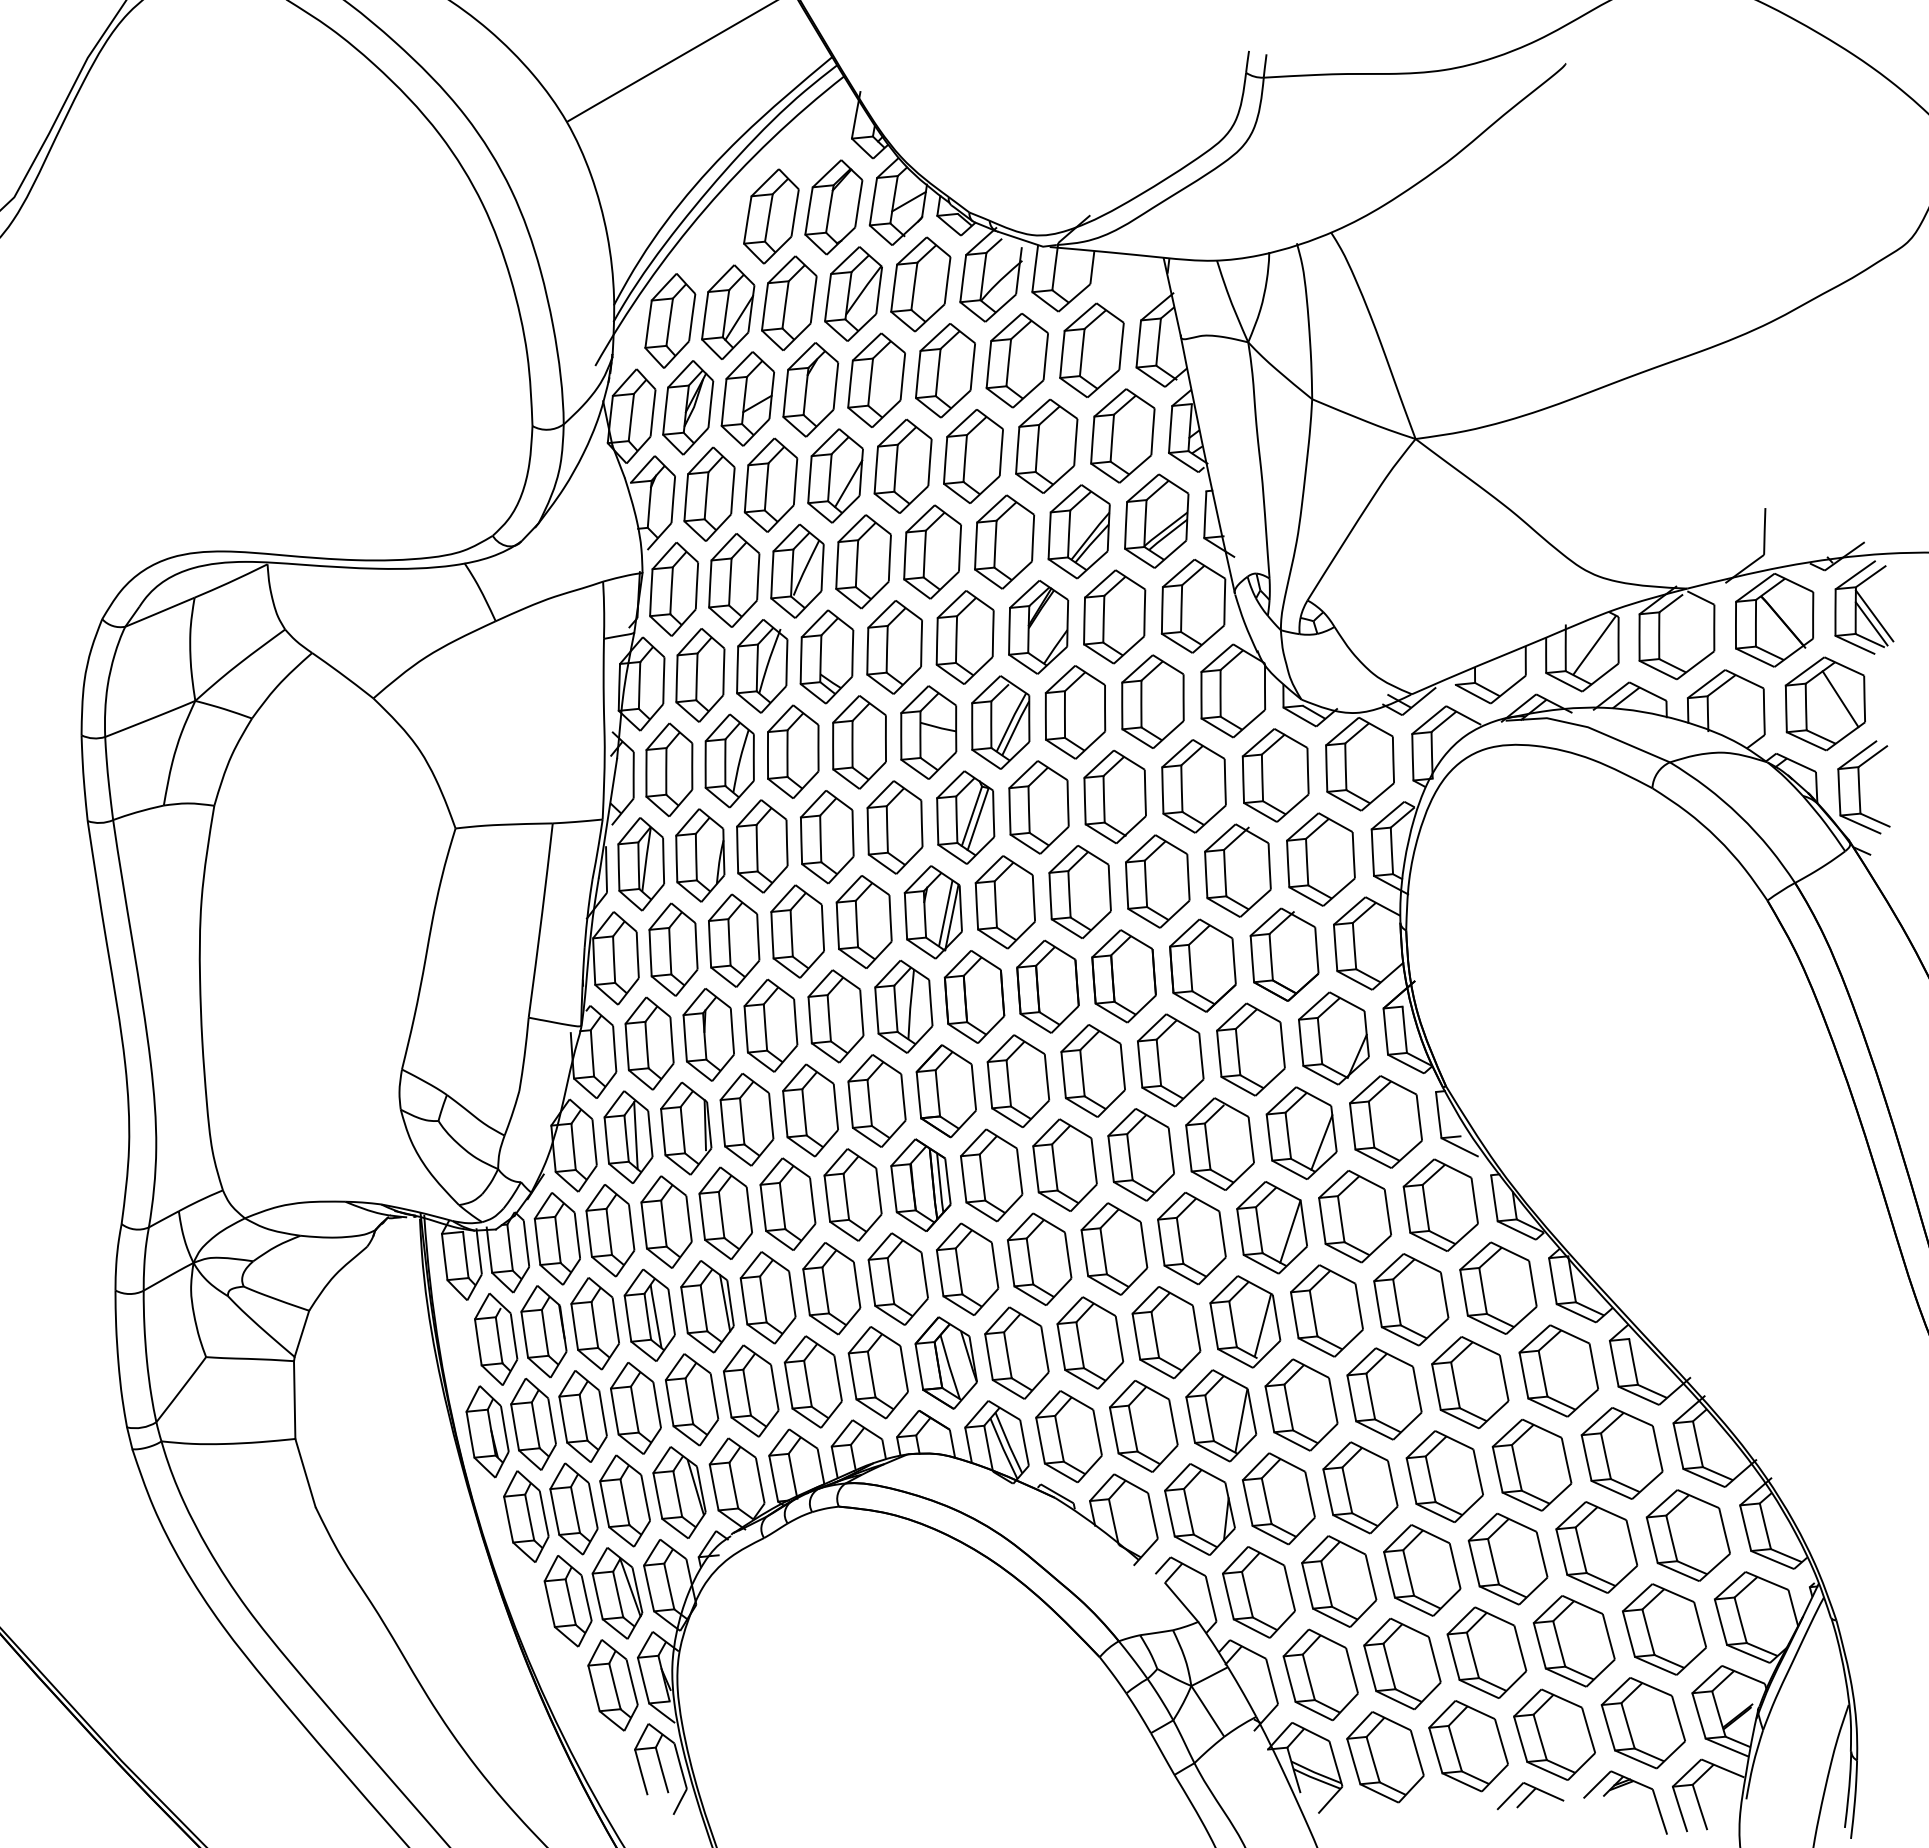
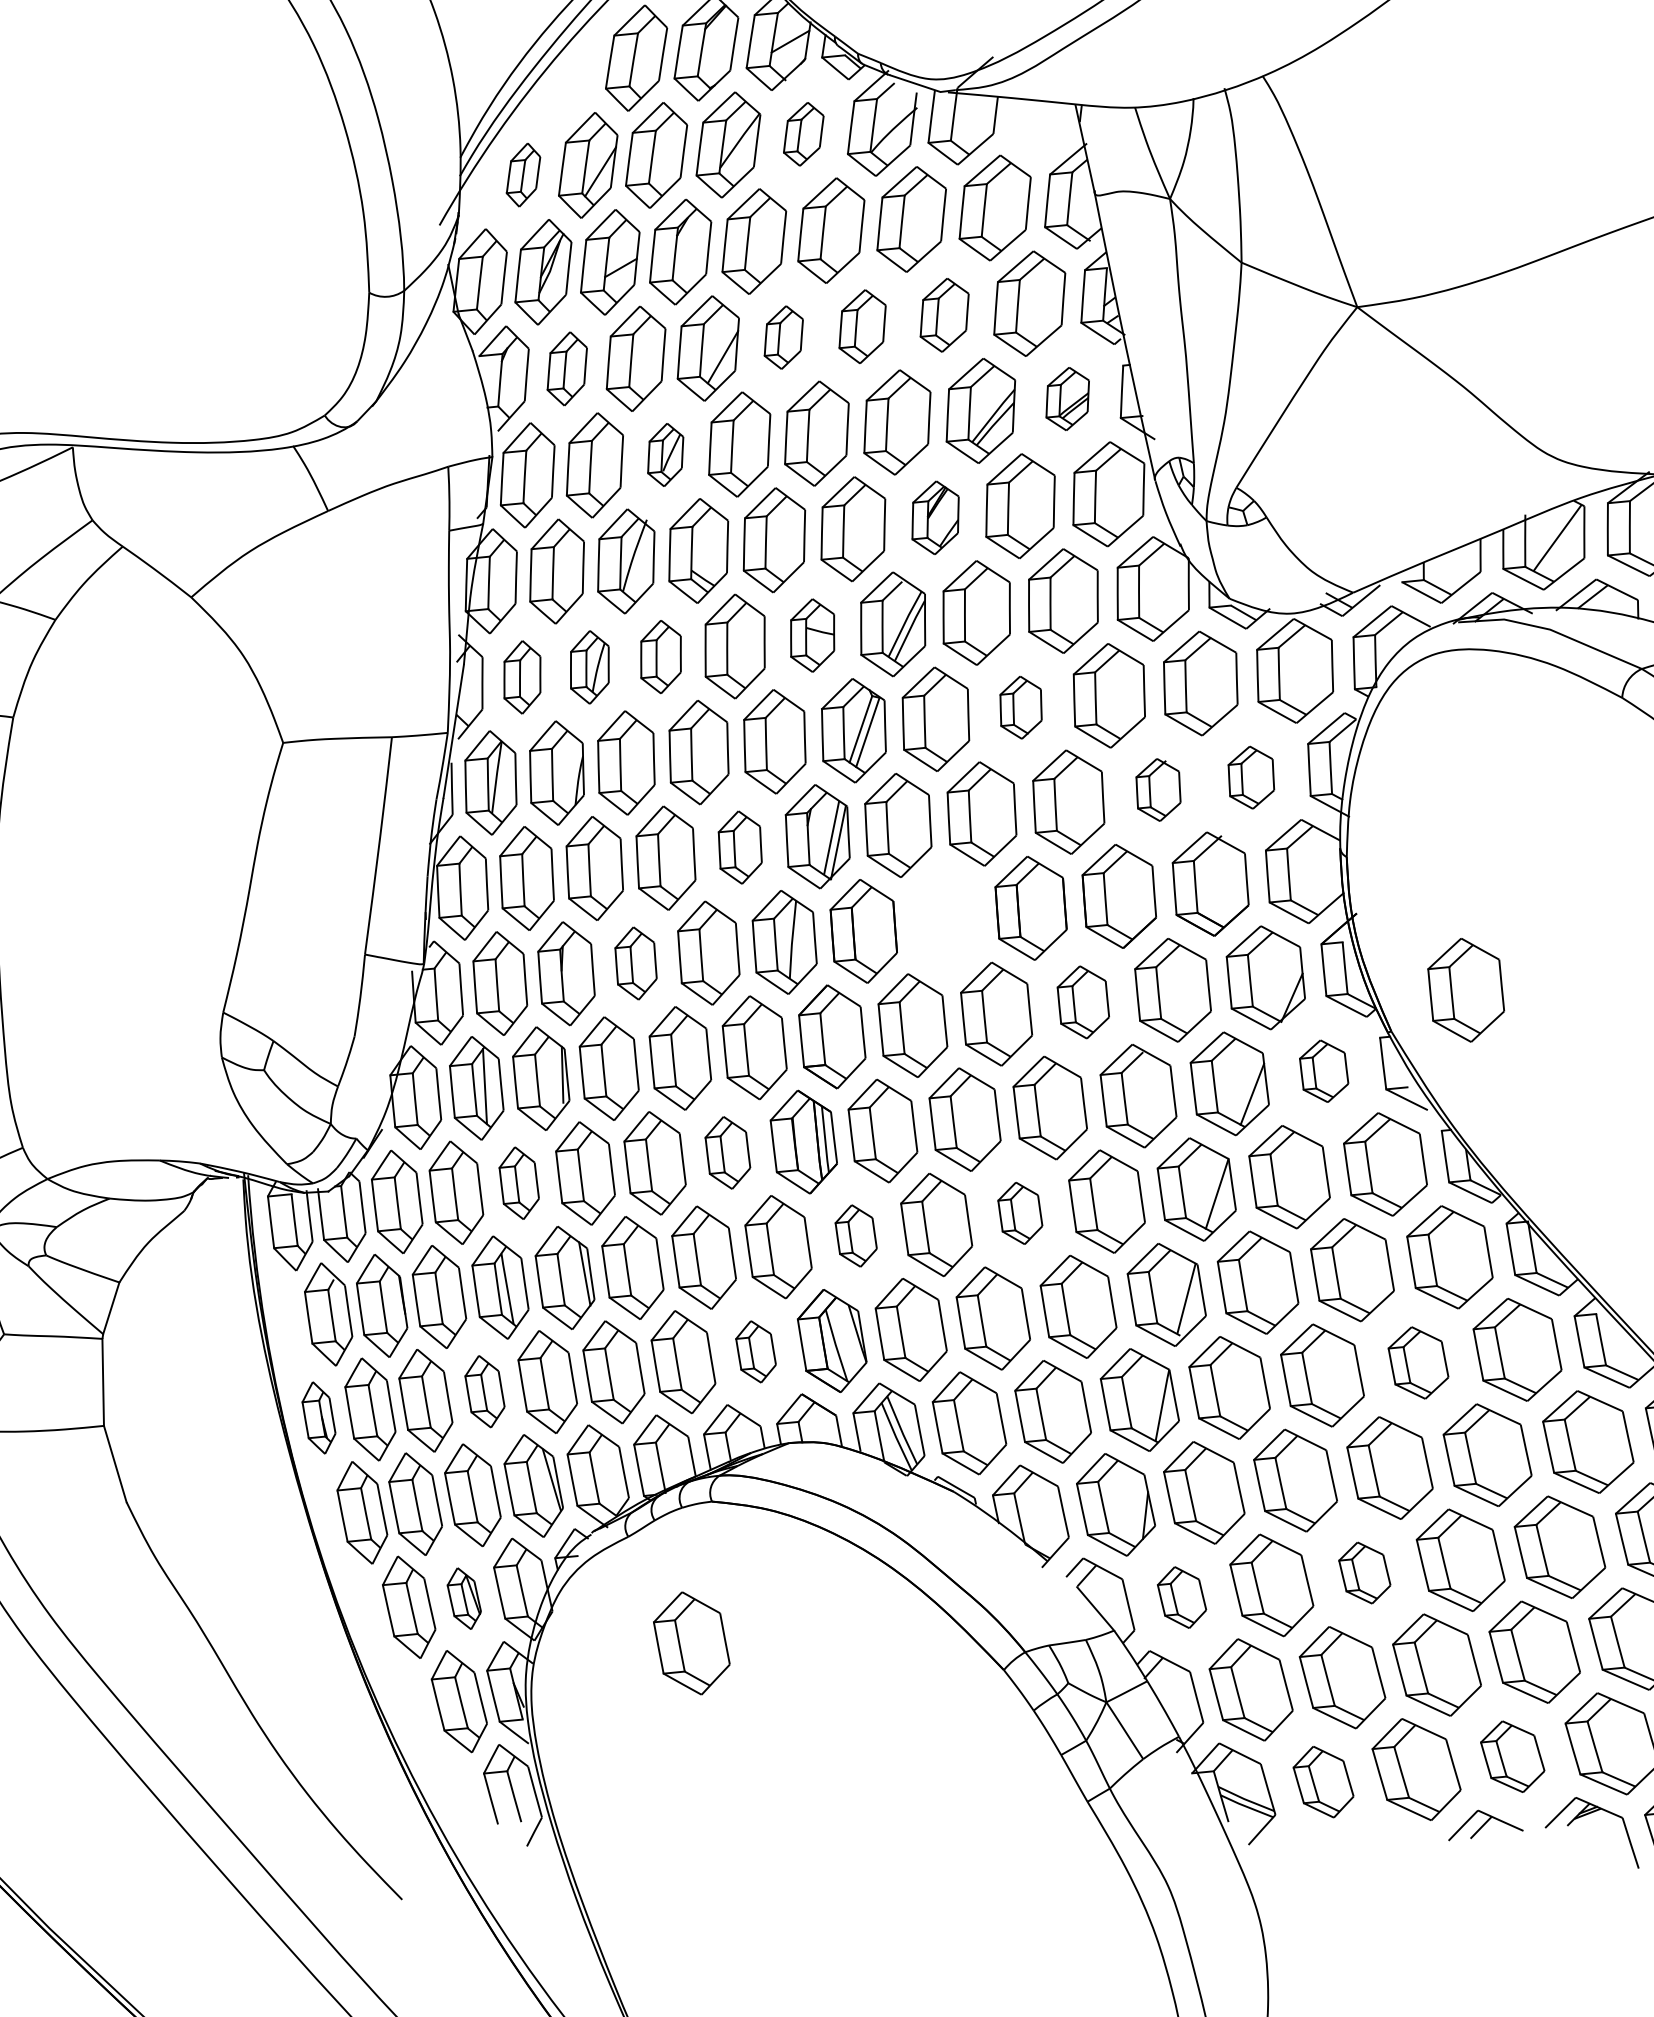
part: (920, 284) -> (803, 134), size x0.6
part: (670, 320) -> (523, 174), size x0.6
part: (1046, 445) -> (944, 314), size x0.7
part: (973, 456) -> (862, 326), size x0.7
part: (902, 465) -> (783, 336), size x0.6
part: (709, 493) -> (567, 368), size x0.7
part: (1156, 520) -> (1067, 398), size x0.6
part: (797, 570) -> (665, 454), size x0.6
part: (1038, 627) -> (935, 518), size x0.7
part: (928, 732) -> (812, 635), size x0.7
part: (793, 751) -> (661, 656), size x0.7
part: (729, 760) -> (589, 666), size x0.7
part: (669, 769) -> (522, 676), size x0.7
part: (1114, 796) -> (1020, 707), size x0.6
part: (1320, 859) -> (1250, 777), size x0.6
part: (1237, 870) -> (1158, 789), size x0.6
part: (863, 921) -> (739, 846), size x0.7
part: (1047, 986) -> (945, 919), removed
part: (770, 1025) -> (635, 963), size x0.7
part: (1512, 1049) -> (1465, 990), added
part: (1170, 1060) -> (1083, 1002), size x0.7
part: (1385, 1121) -> (1323, 1070), size x0.6
part: (852, 1194) -> (727, 1152), size x0.7
part: (666, 1221) -> (519, 1182), size x0.7
part: (1114, 1248) -> (1020, 1212), size x0.6
part: (967, 1268) -> (855, 1235), size x0.6
part: (877, 1372) -> (755, 1351), size x0.6
part: (1470, 1382) -> (1418, 1362), size x0.7
part: (635, 1408) -> (484, 1391), size x0.7
part: (487, 1431) -> (318, 1417), size x0.7
part: (1422, 1570) -> (1364, 1573), size x0.6
part: (1258, 1592) -> (1181, 1597), size x0.6
part: (617, 1593) -> (464, 1598), size x0.6
part: (820, 1633) -> (691, 1643), added
part: (1554, 1734) -> (1512, 1756), size x0.7
part: (1385, 1757) -> (1323, 1782), size x0.7

